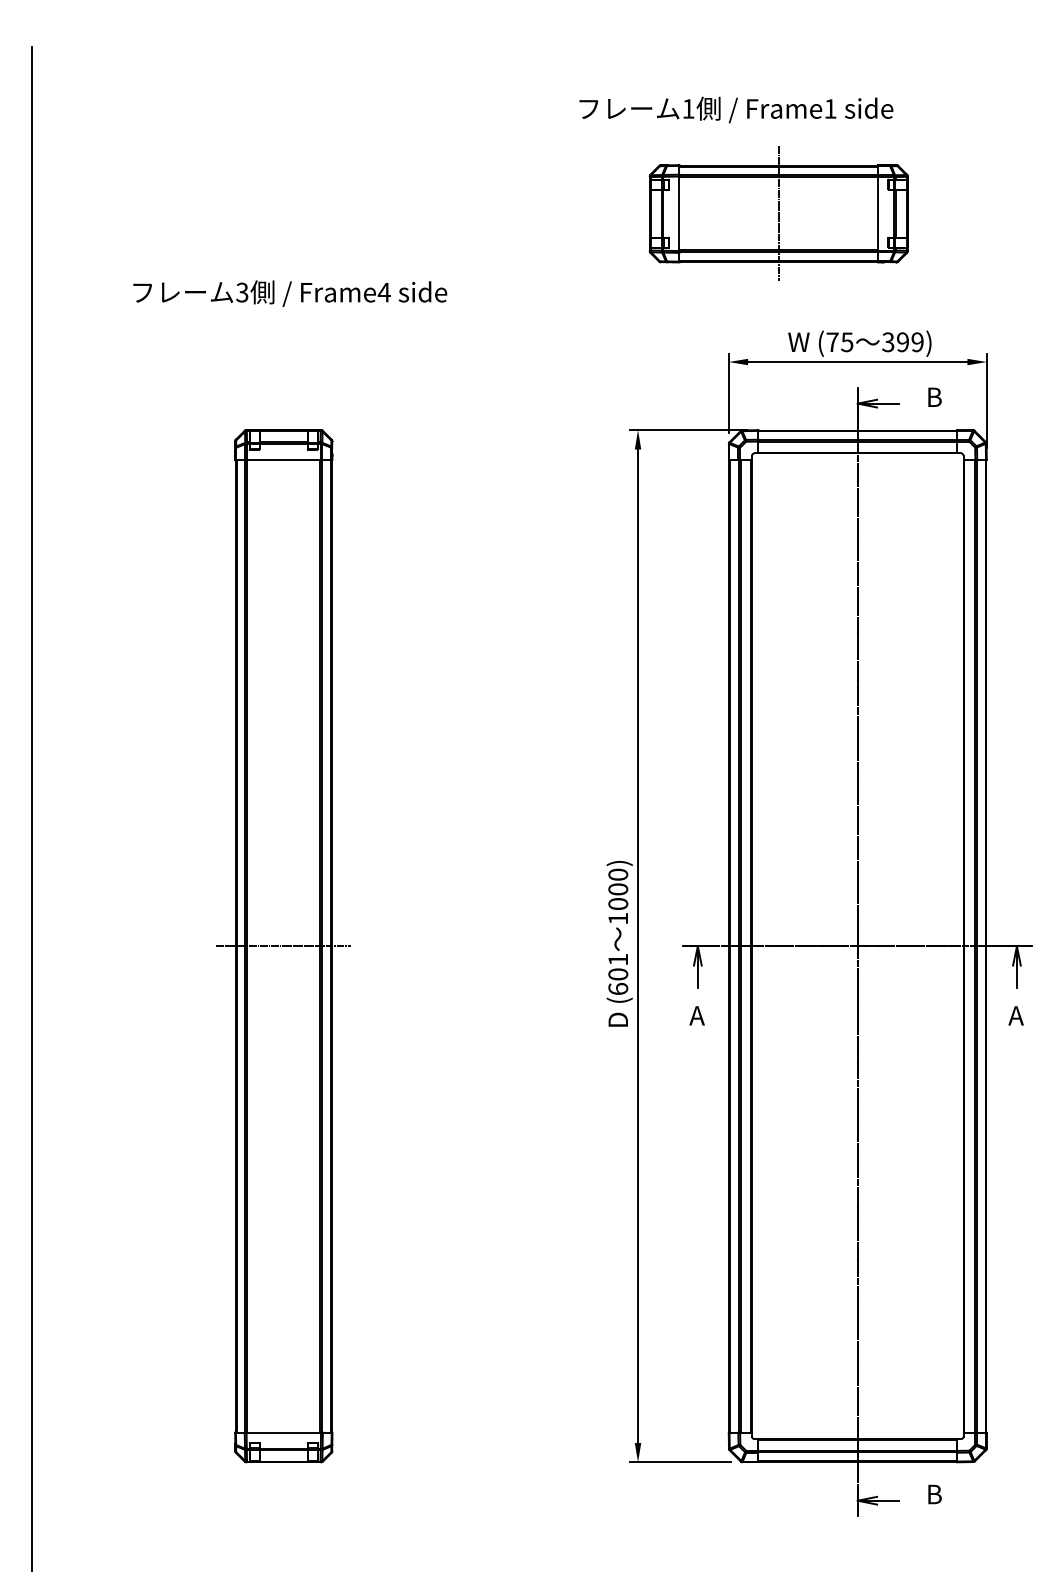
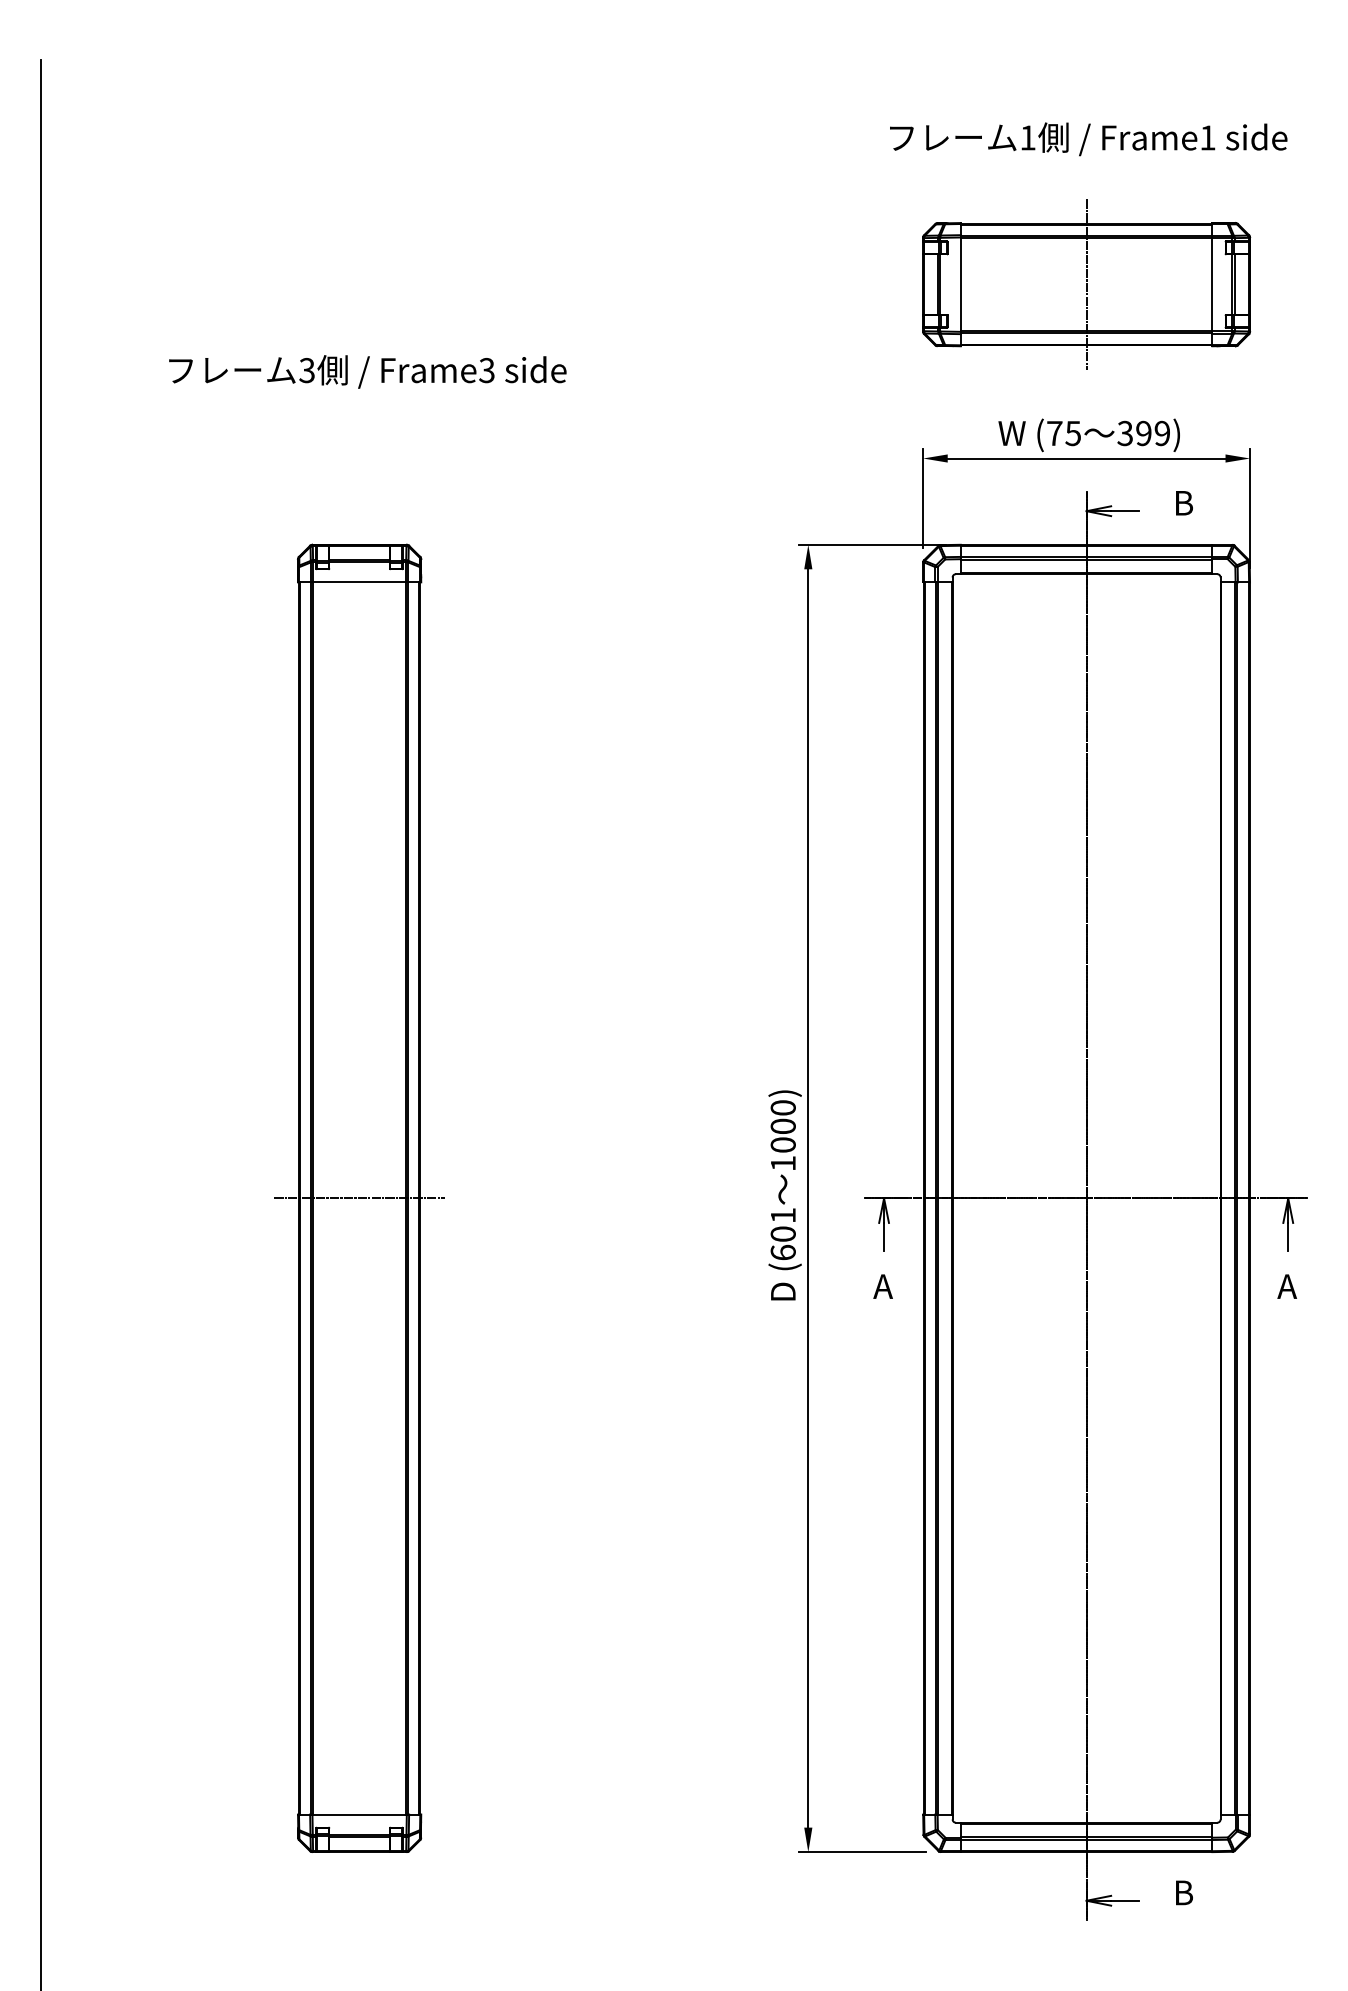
text: (736, 109) -> (1088, 138), moved
part: (778, 213) -> (1086, 284), moved
text: (383, 292) -> (485, 370), Frame4 -> Frame3

